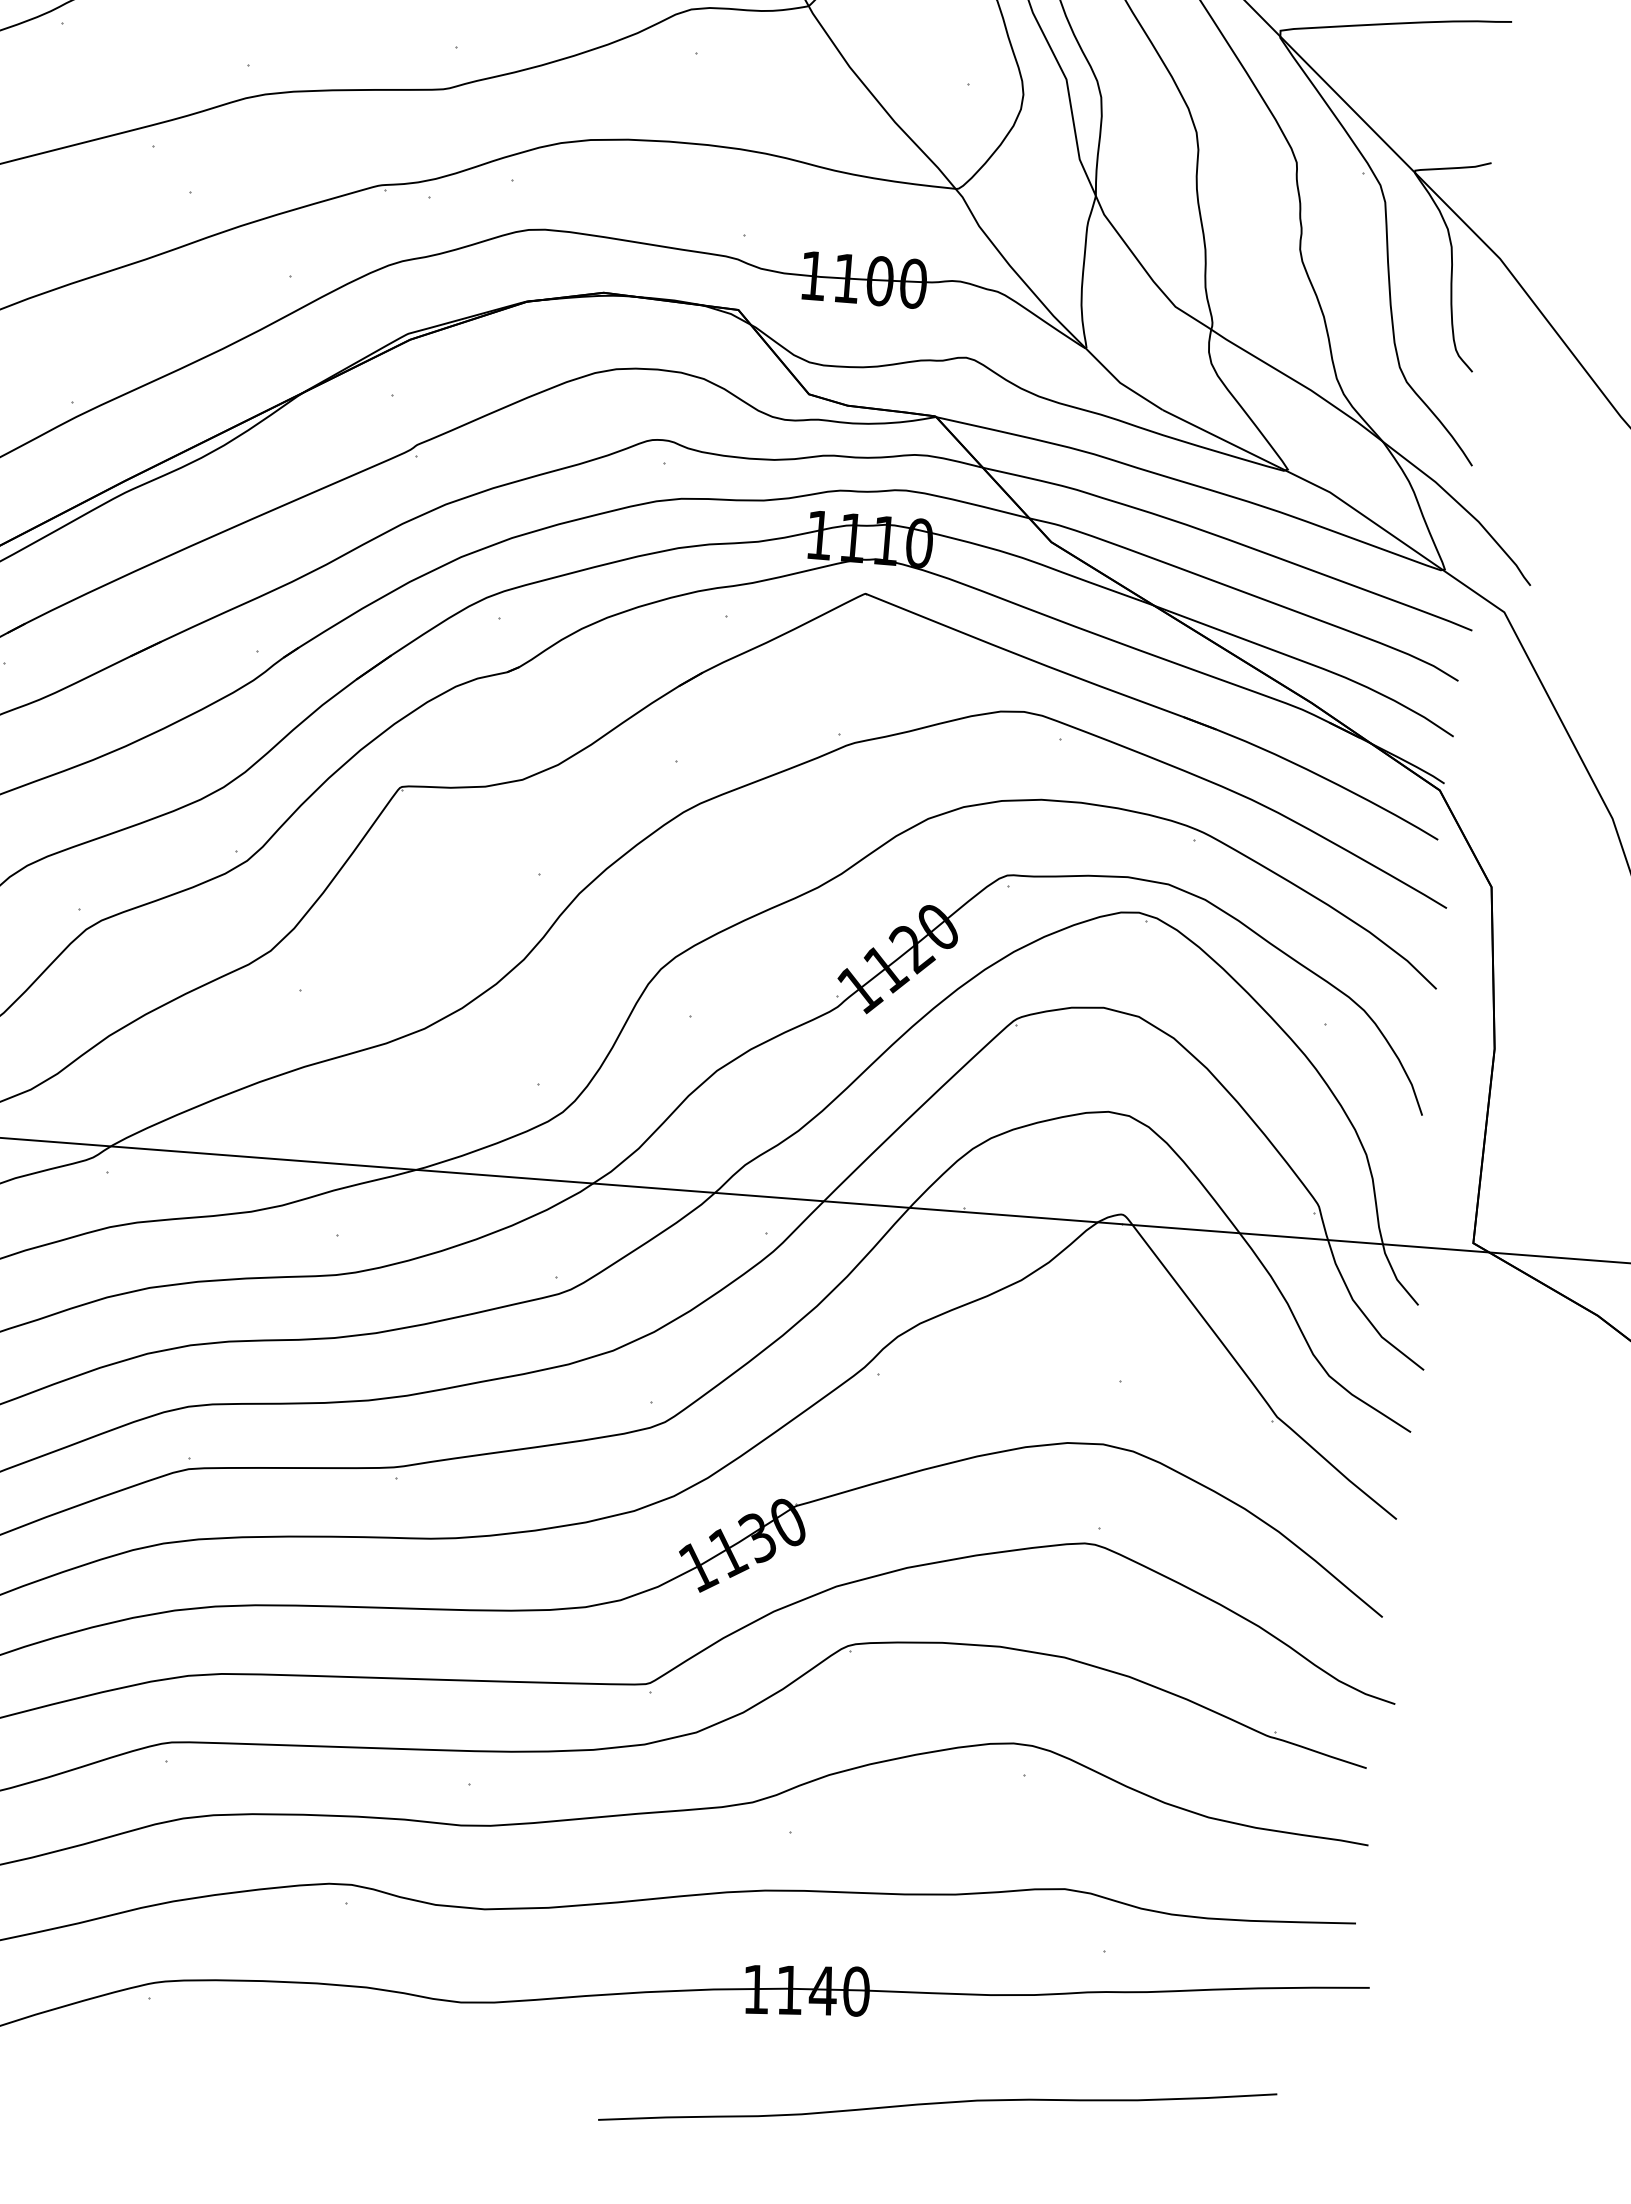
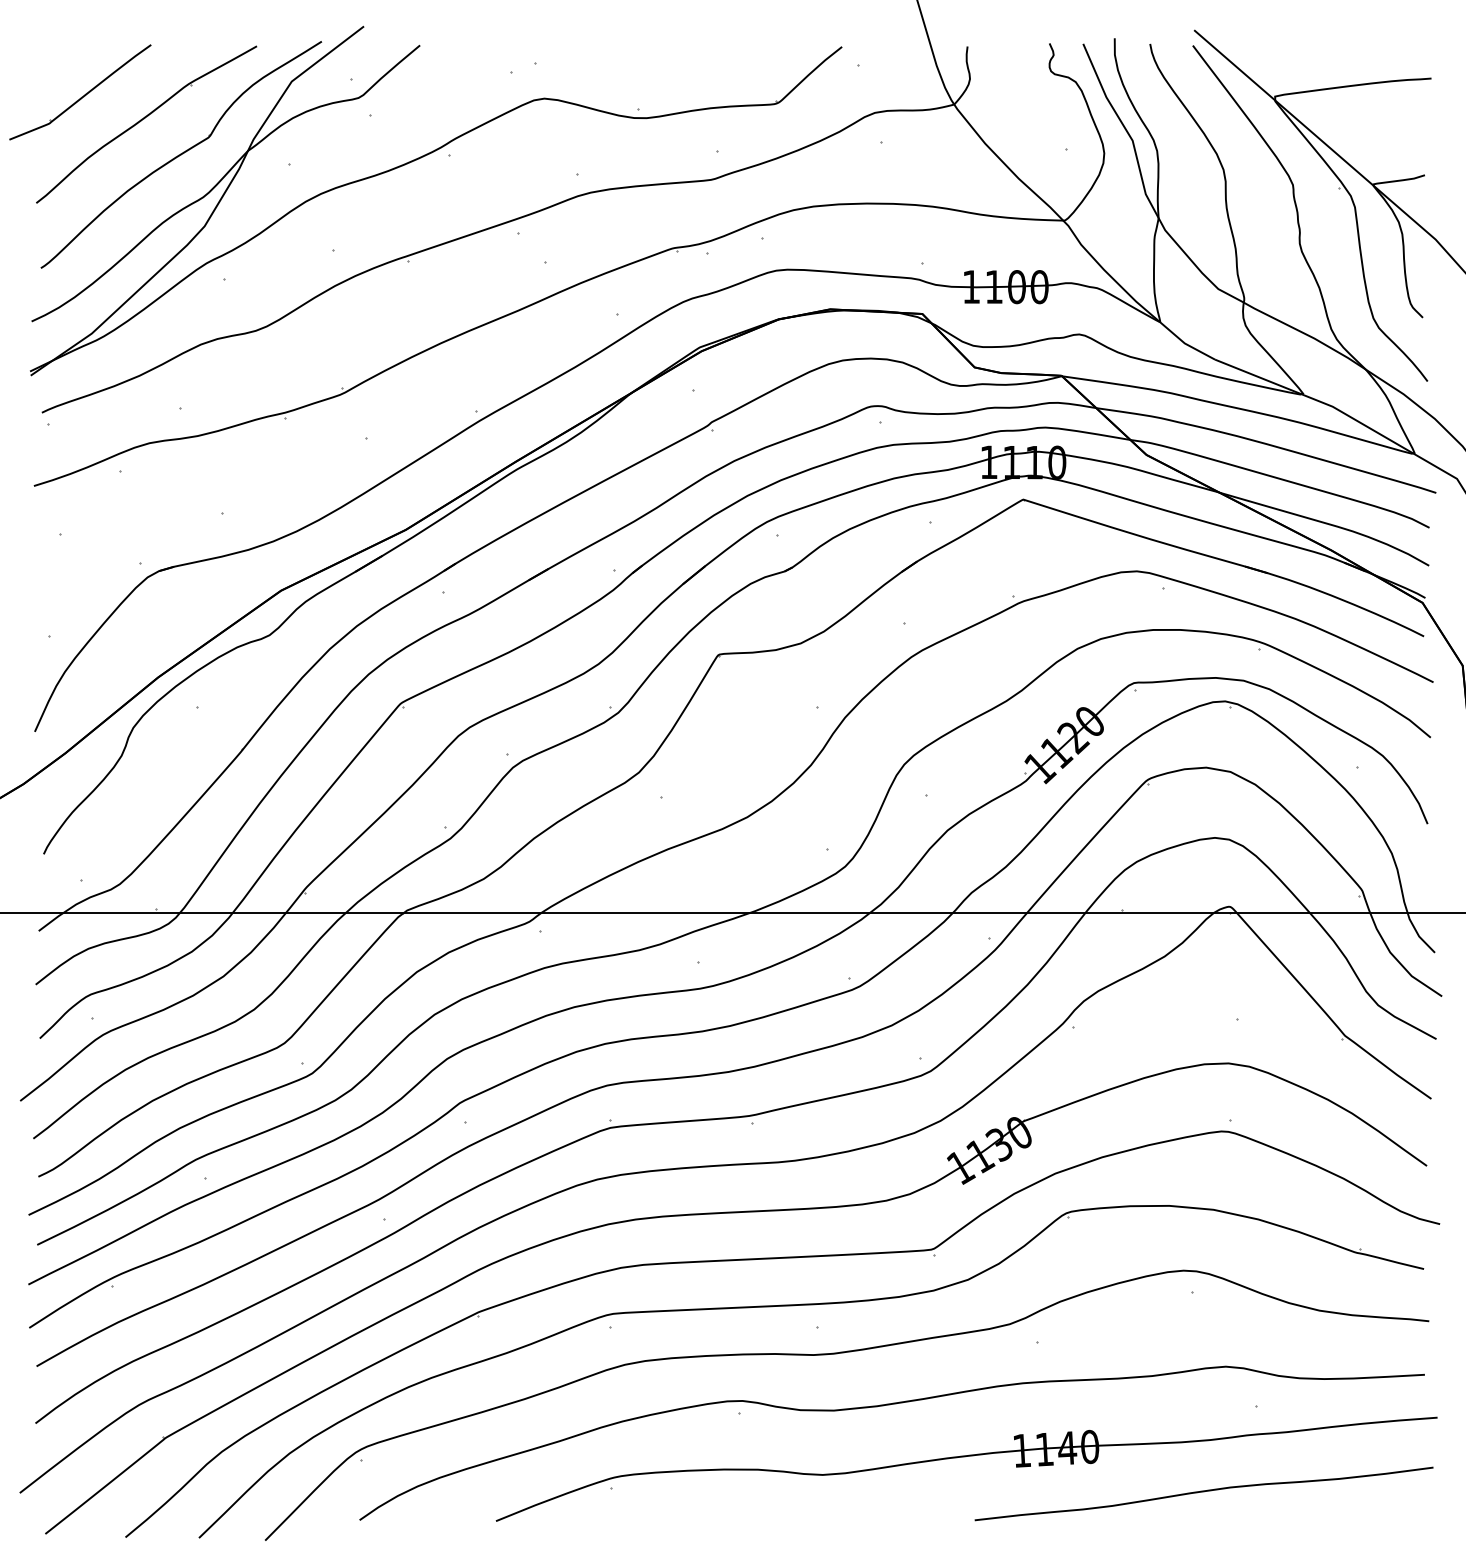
curve: (936, 2104) -> (1203, 1492), moved

